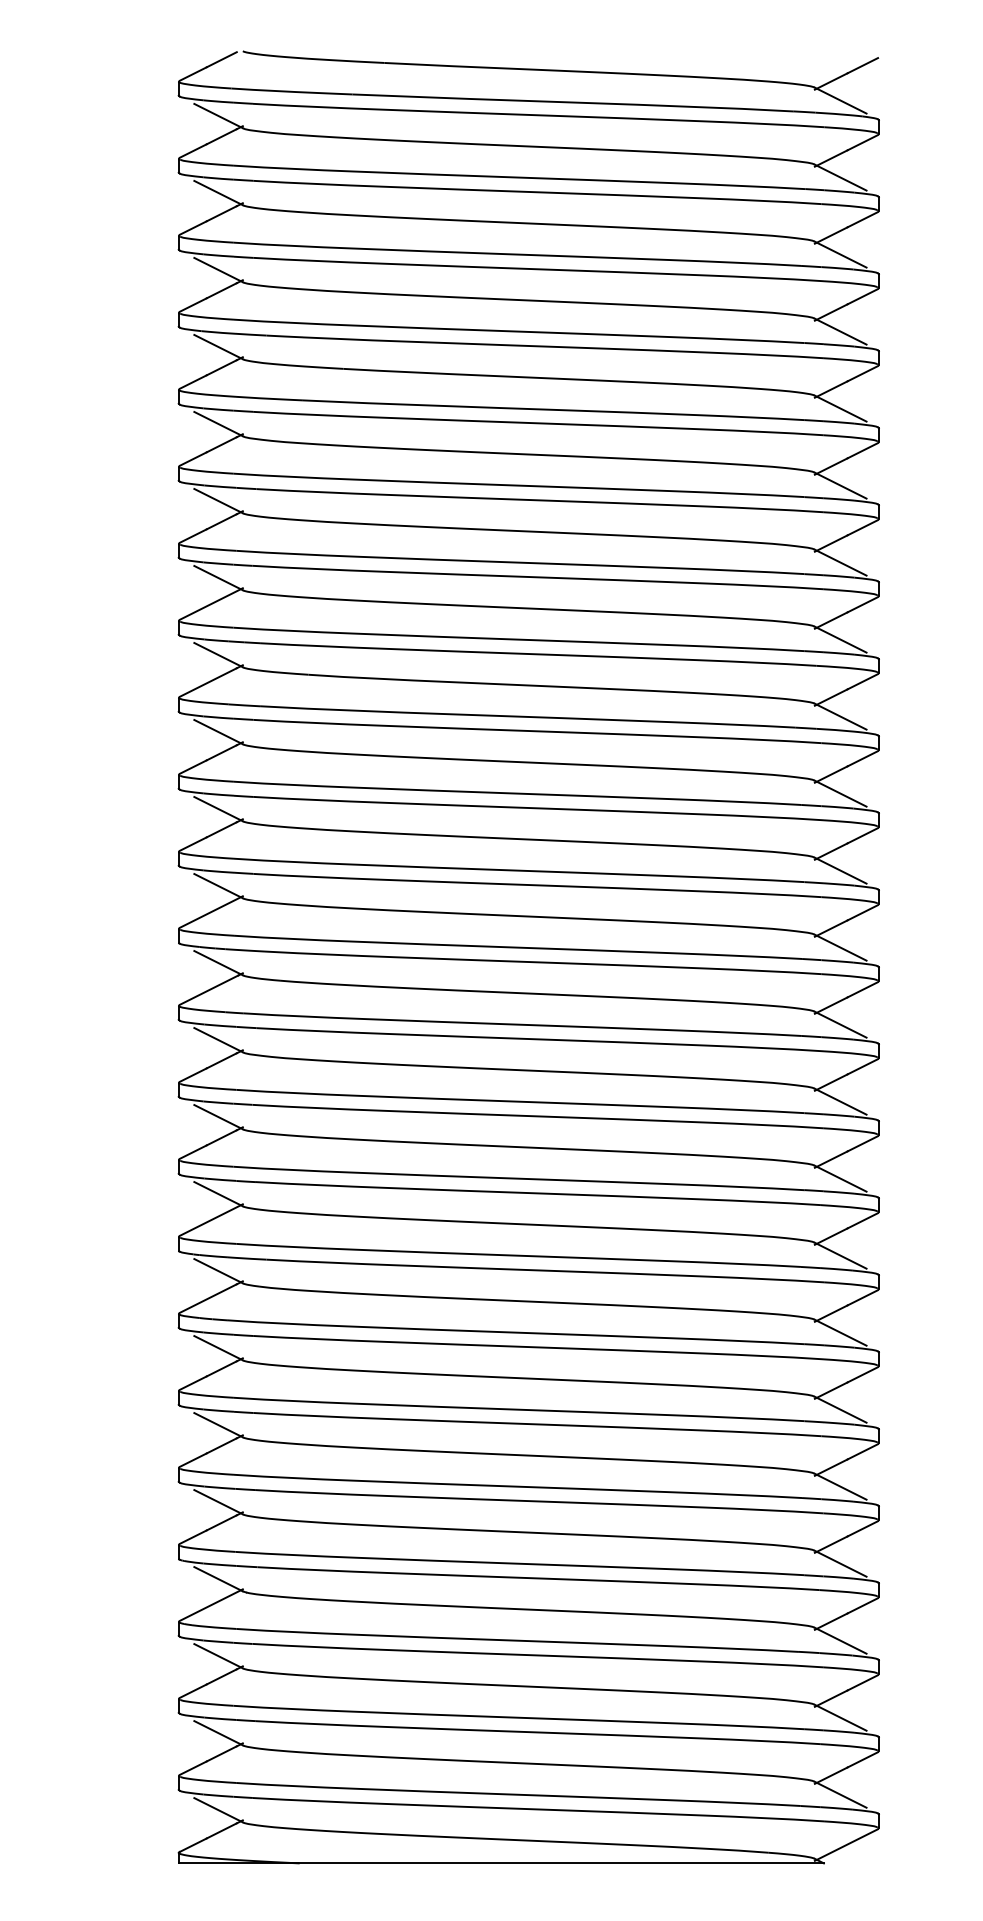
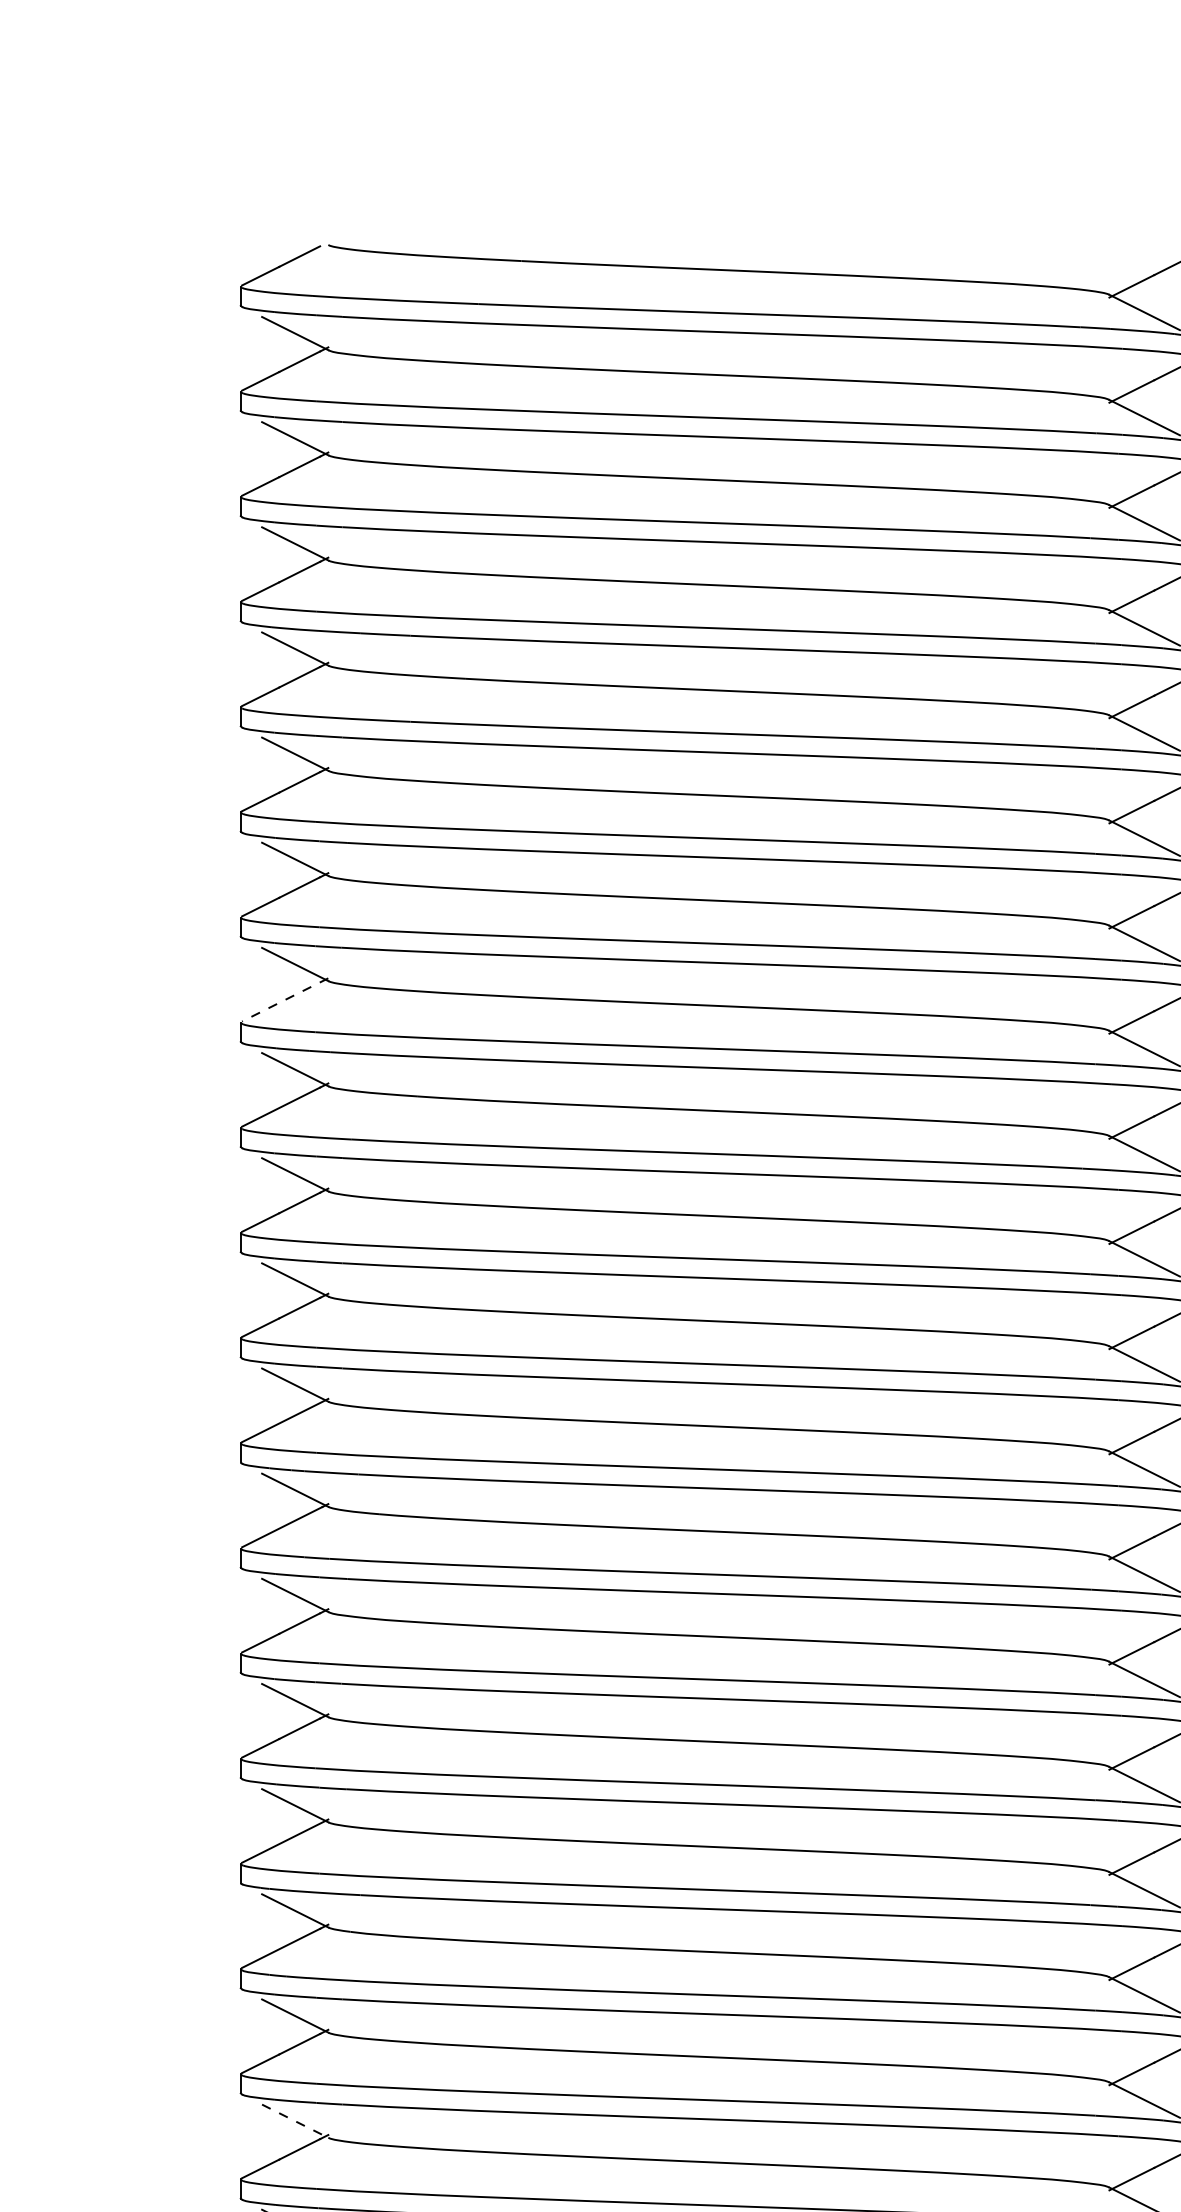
line: (210, 604) -> (284, 1000), solid -> dashed
line: (219, 1425) -> (296, 2121), solid -> dashed

